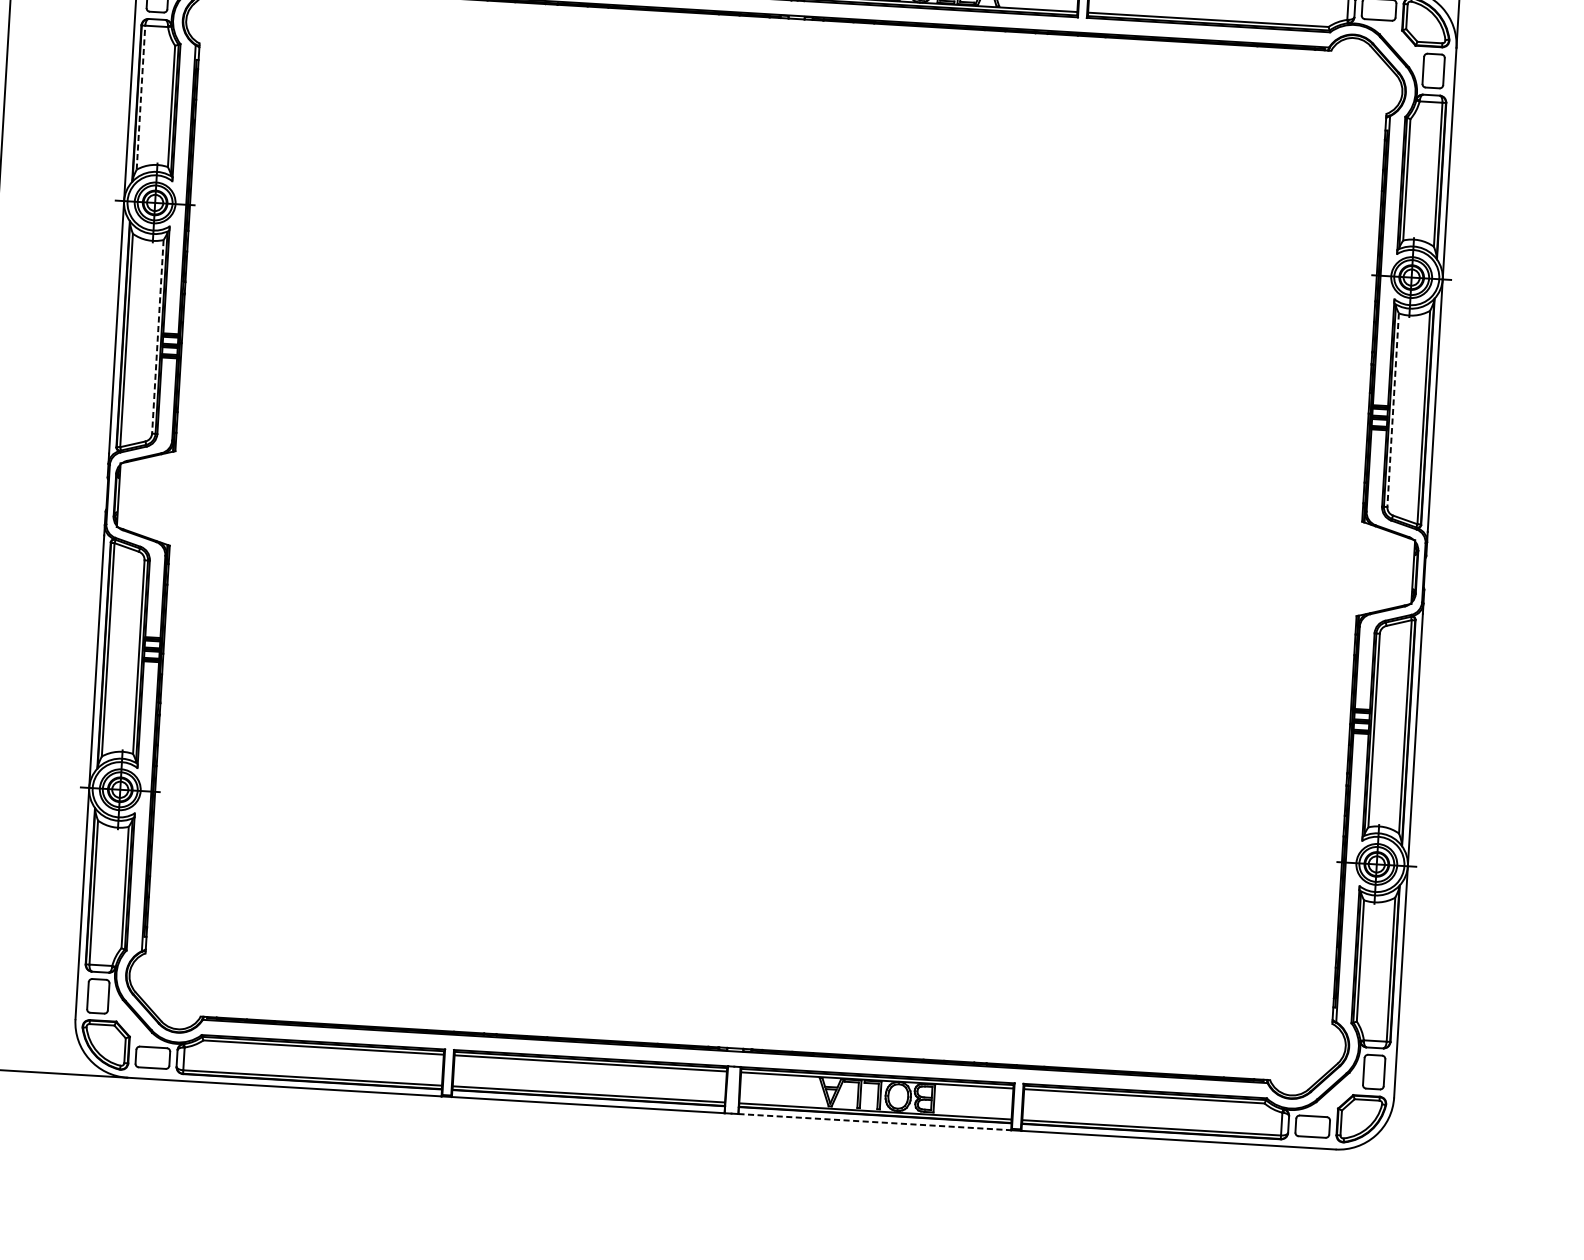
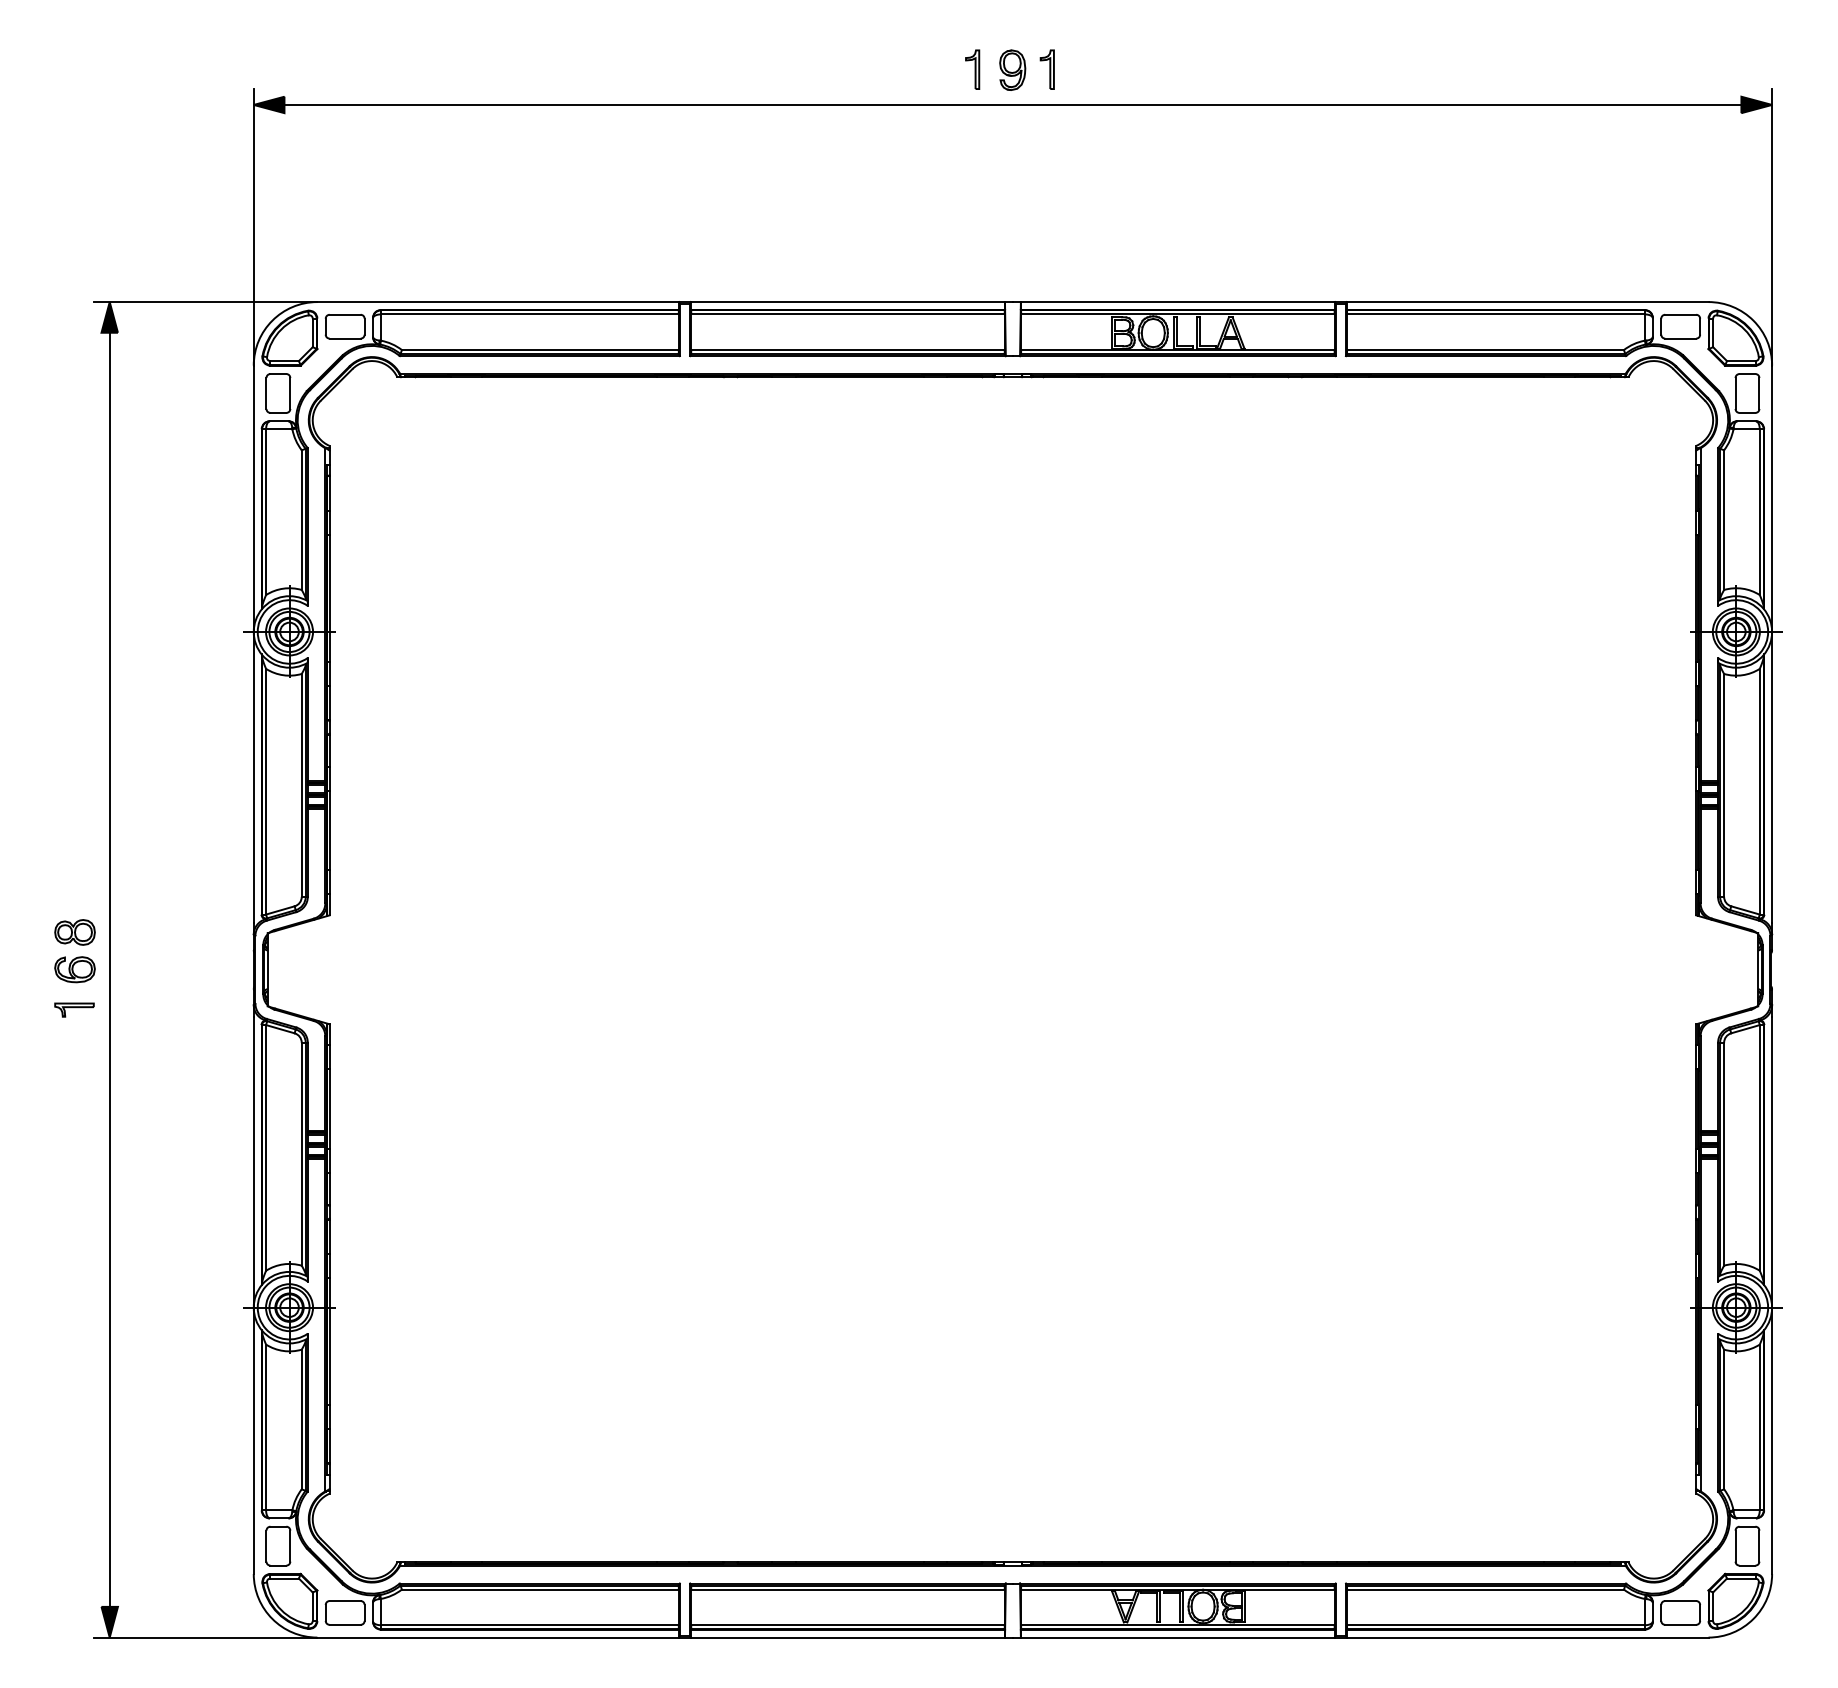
line: (141, 98) -> (266, 512), dashed -> solid
line: (157, 336) -> (301, 785), dashed -> solid
line: (1393, 410) -> (1724, 785), dashed -> solid
line: (875, 1122) -> (1178, 1637), dashed -> solid

